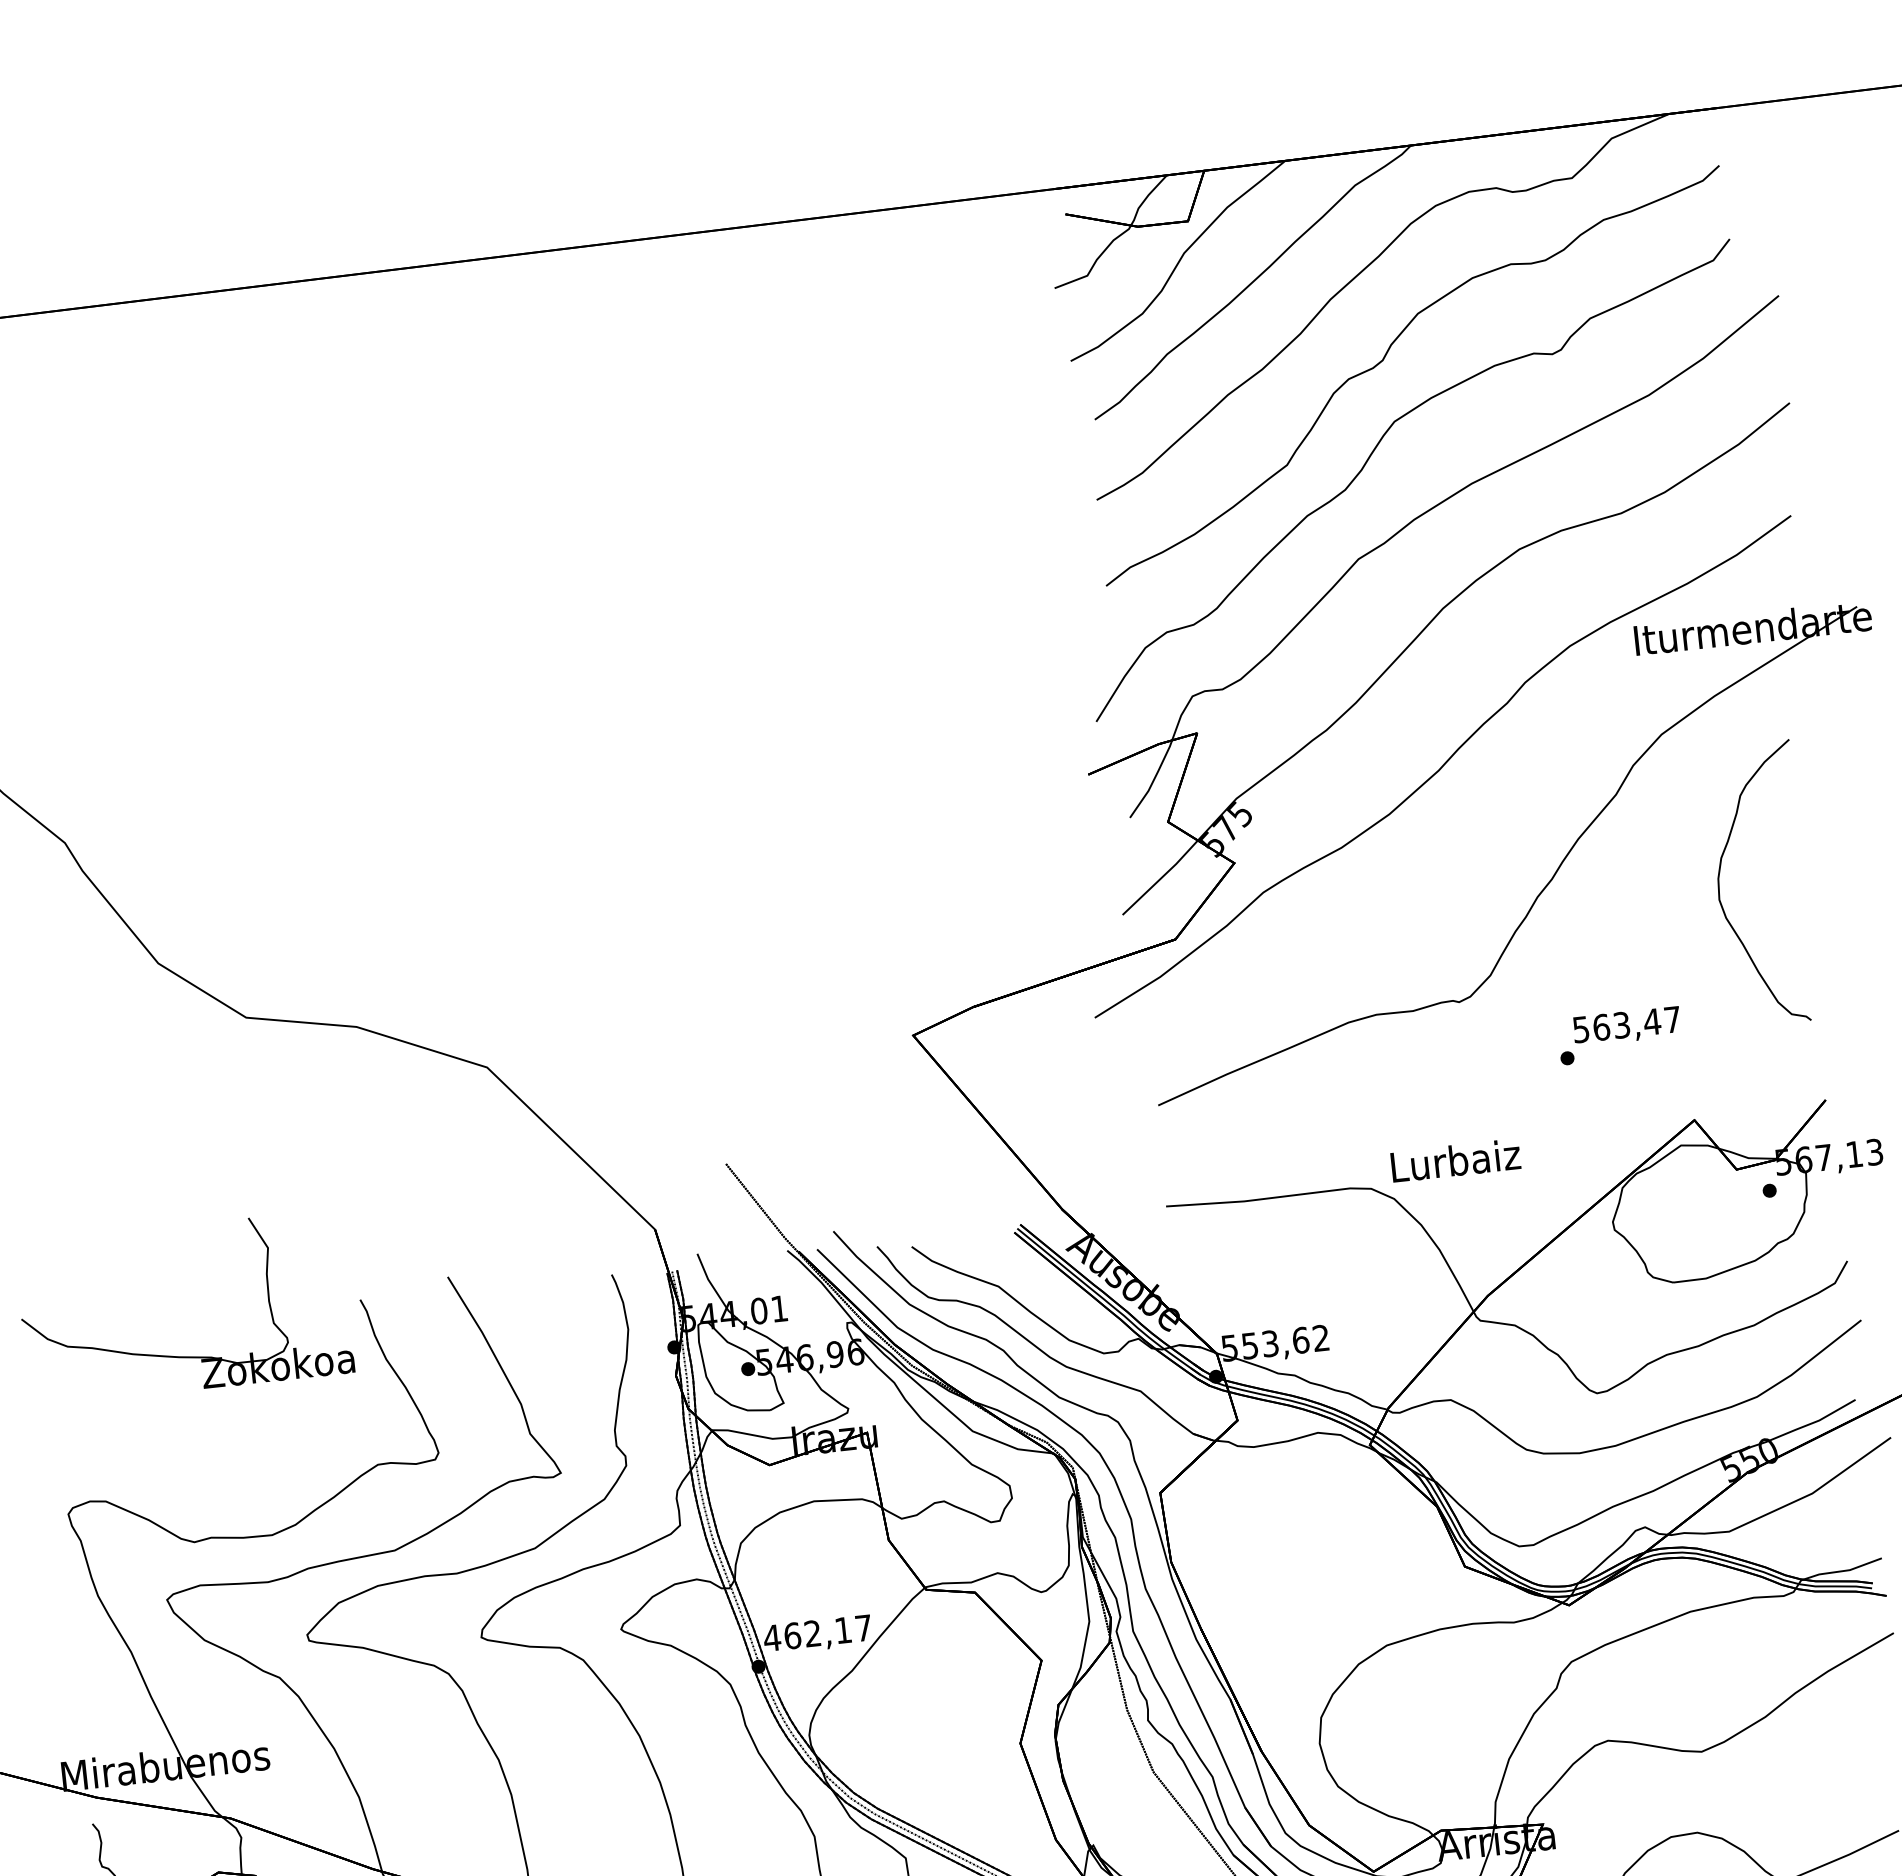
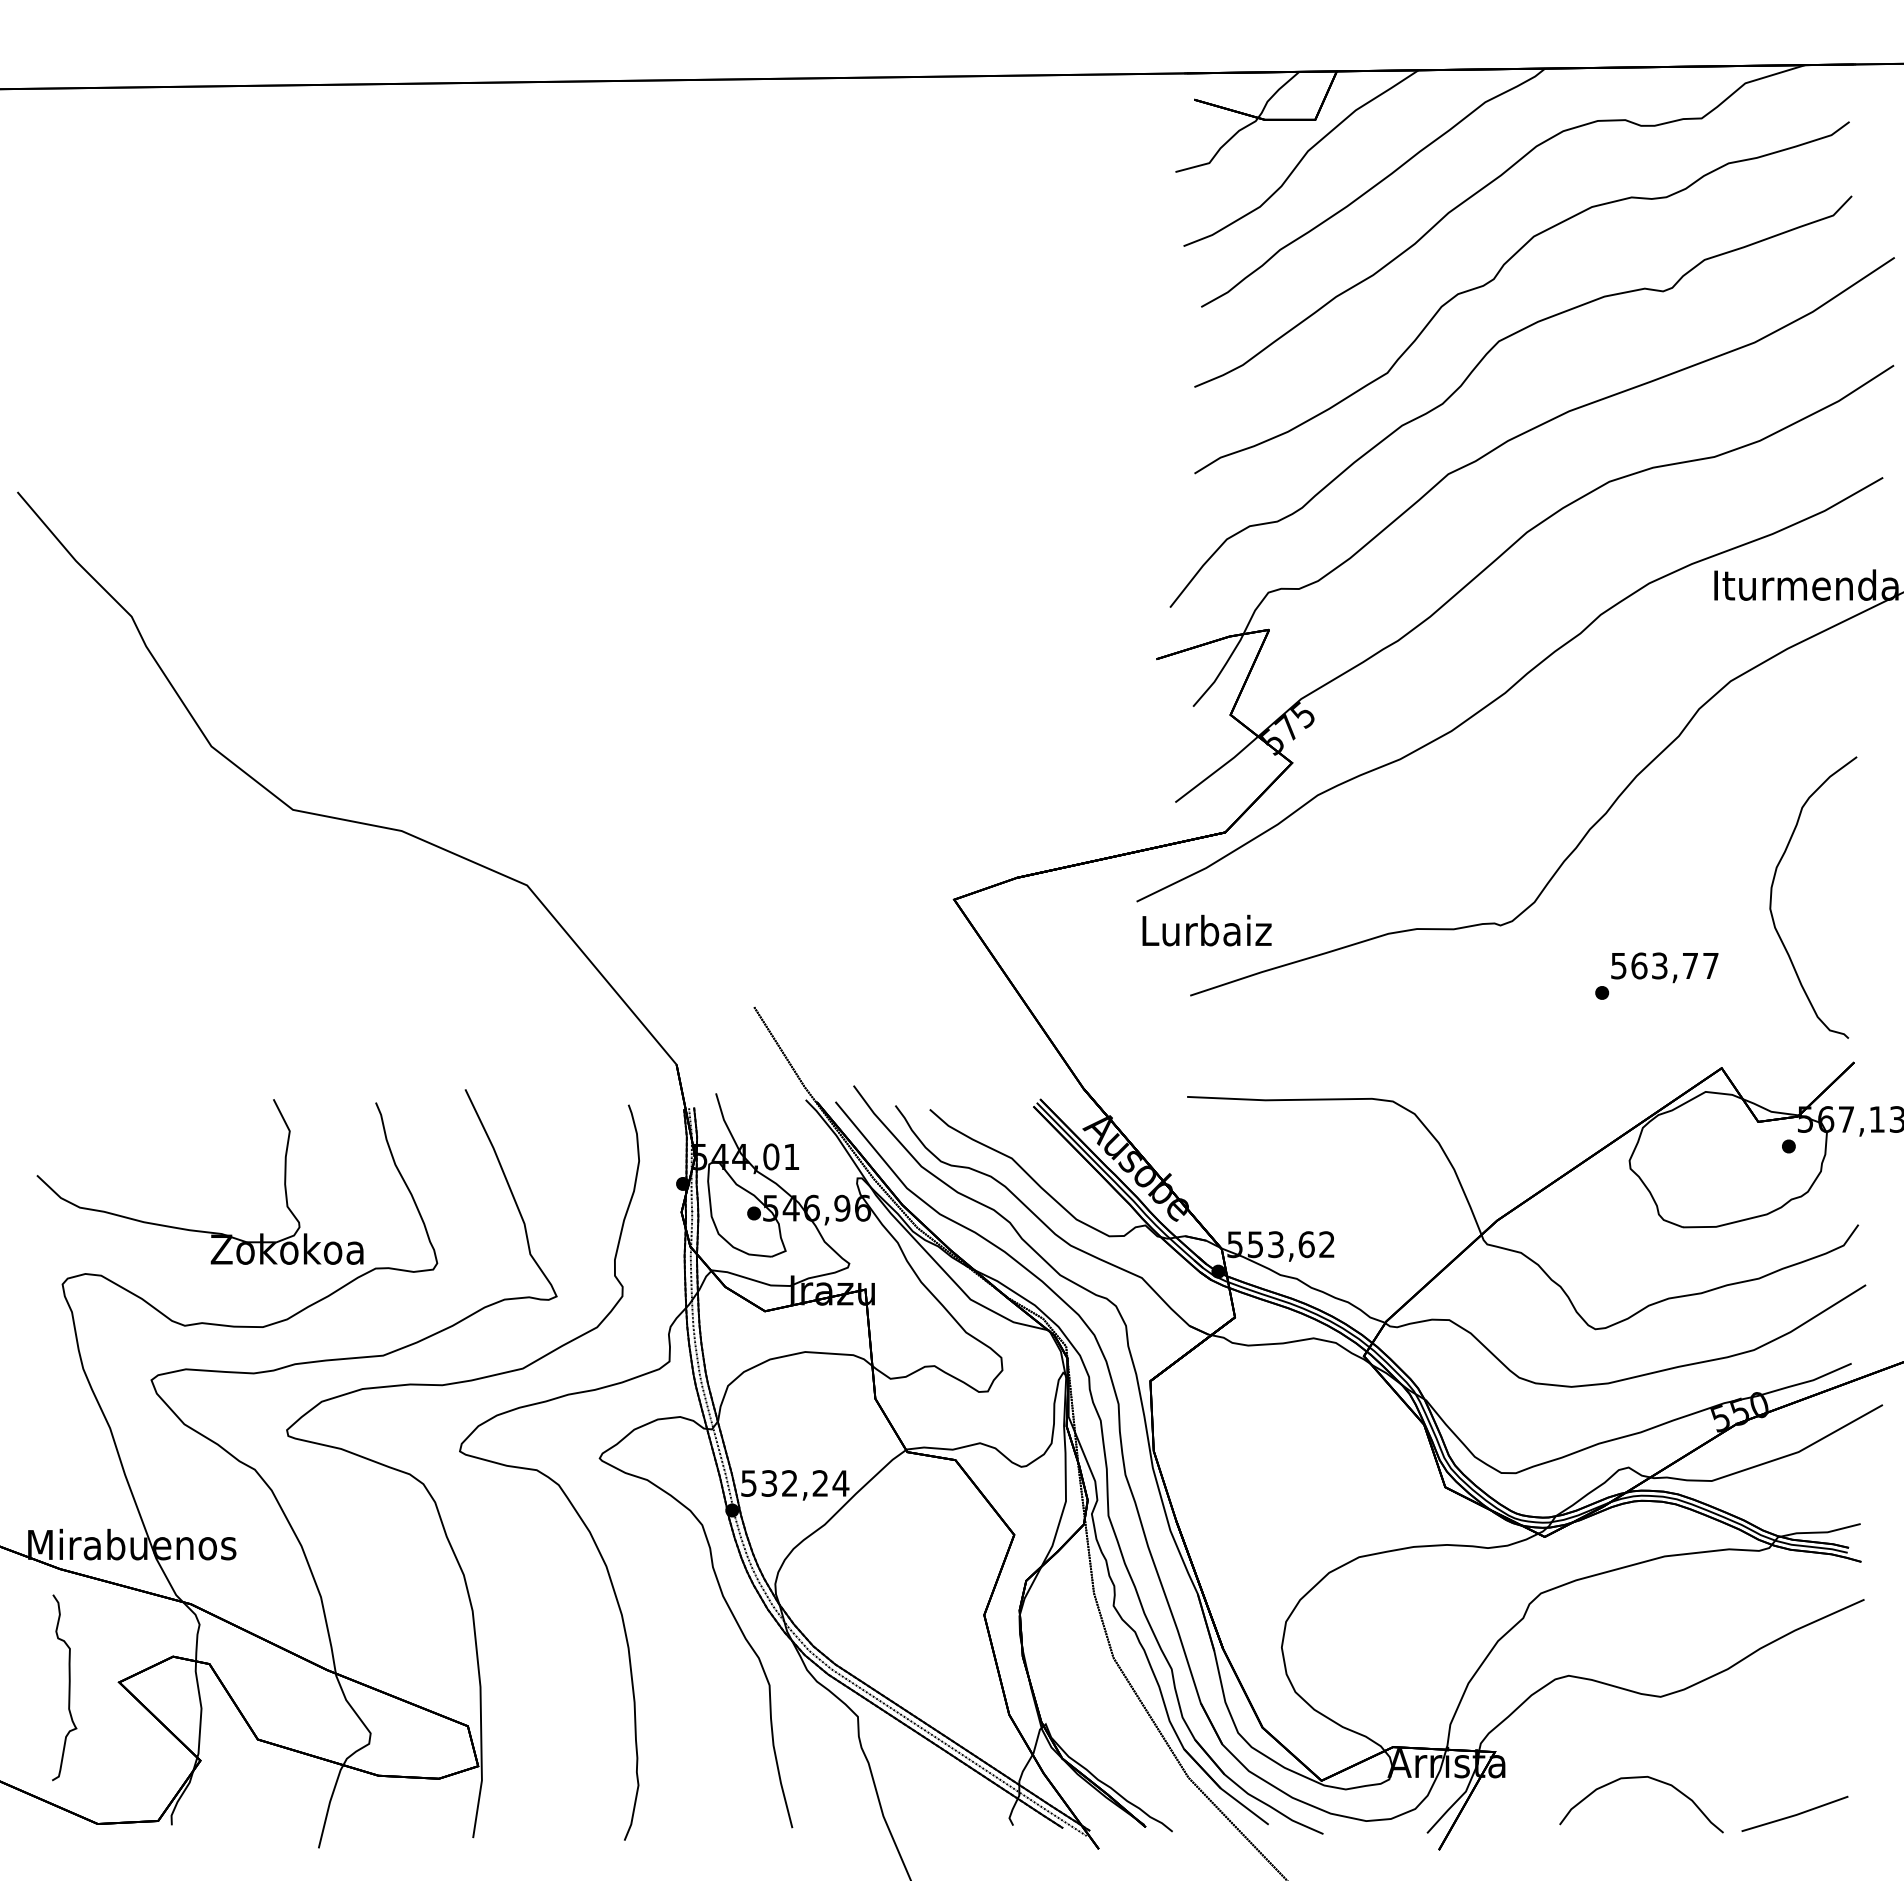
curve: (1719, 884) -> (1772, 893), moved
text: (1651, 1021) -> (1689, 965), 563,47 -> 563,77
text: (1455, 1160) -> (1206, 930), moved
part: (183, 1356) -> (194, 1229), moved
text: (817, 1633) -> (794, 1483), 462,17 -> 532,24

